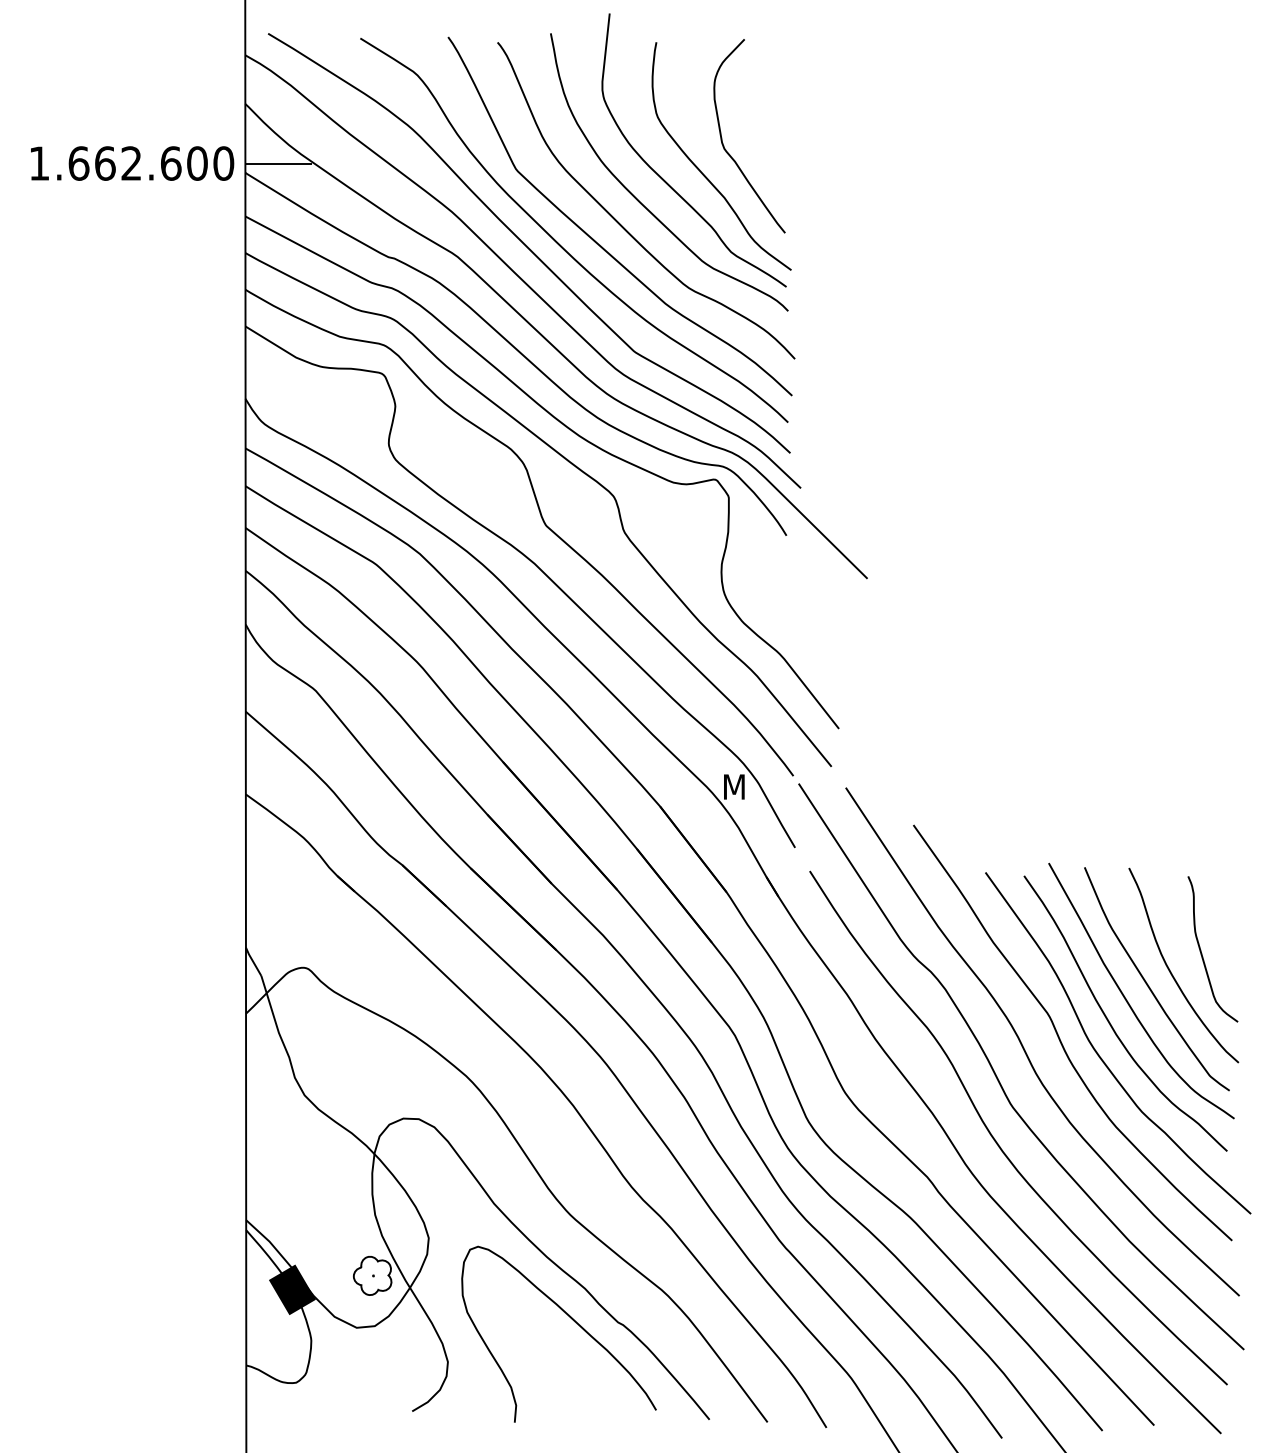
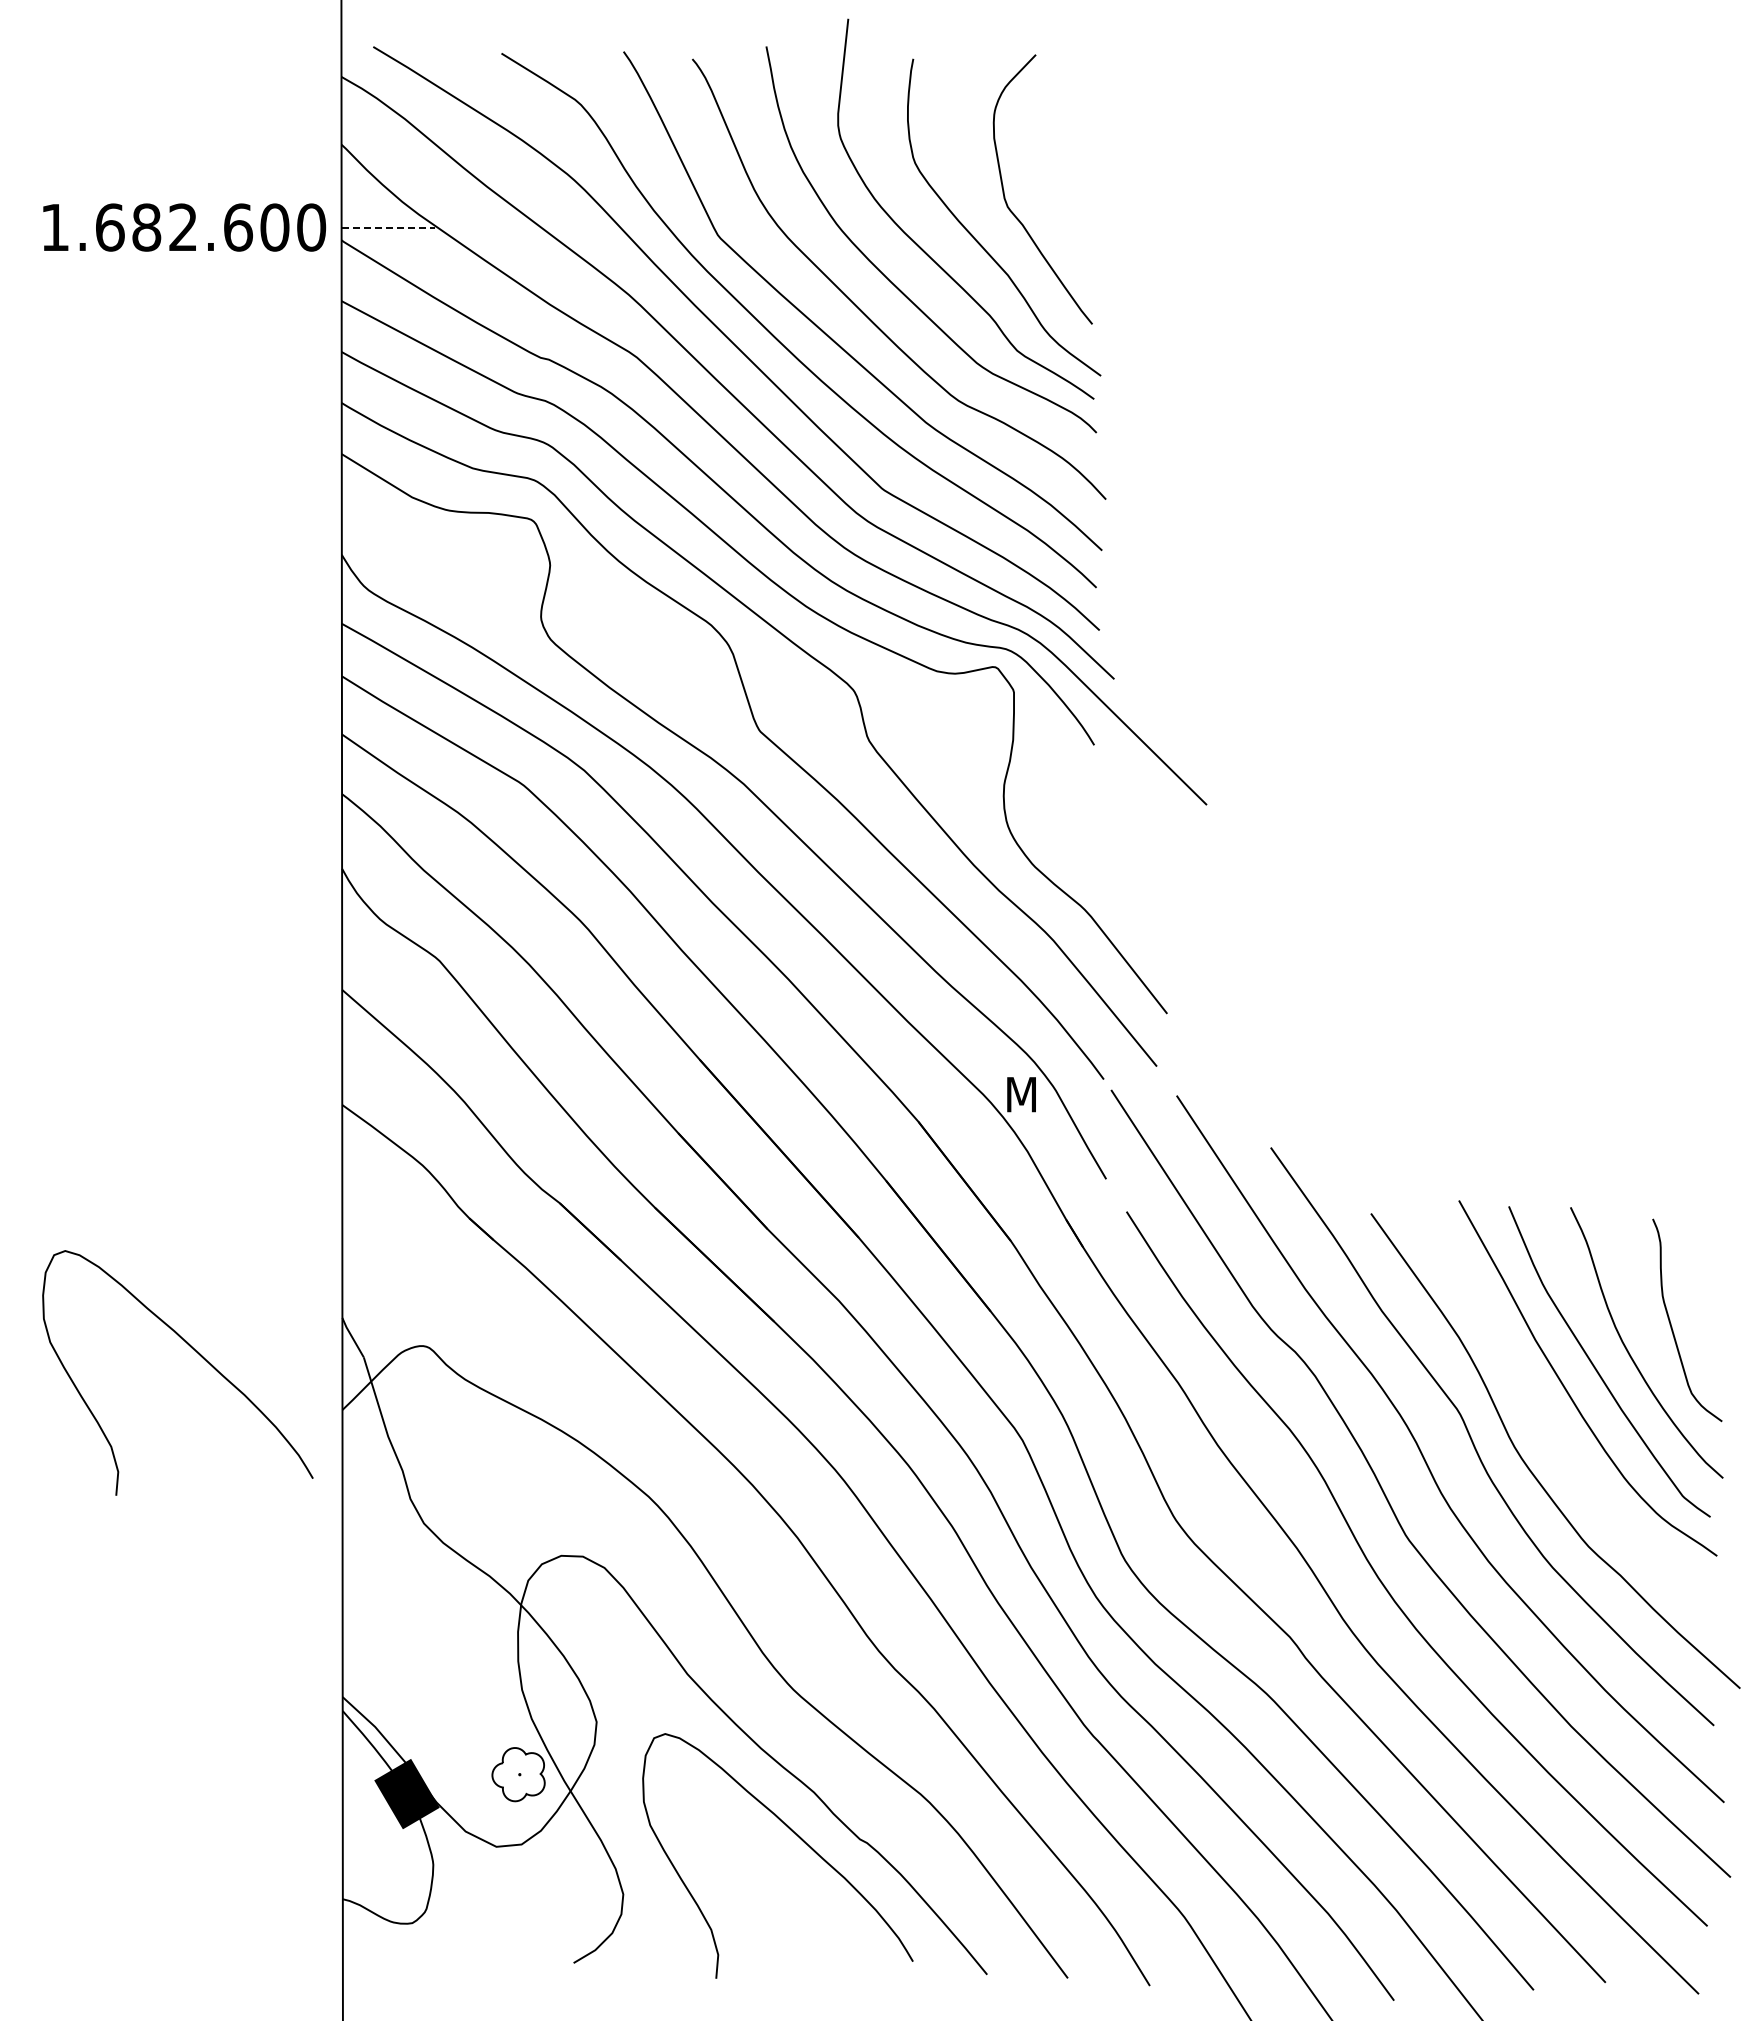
text: (105, 163) -> (146, 227), 1.662.600 -> 1.682.600
line: (279, 163) -> (388, 227), solid -> dashed
curve: (138, 970) -> (192, 1349), added
curve: (1109, 1021) -> (1543, 1420), removed

